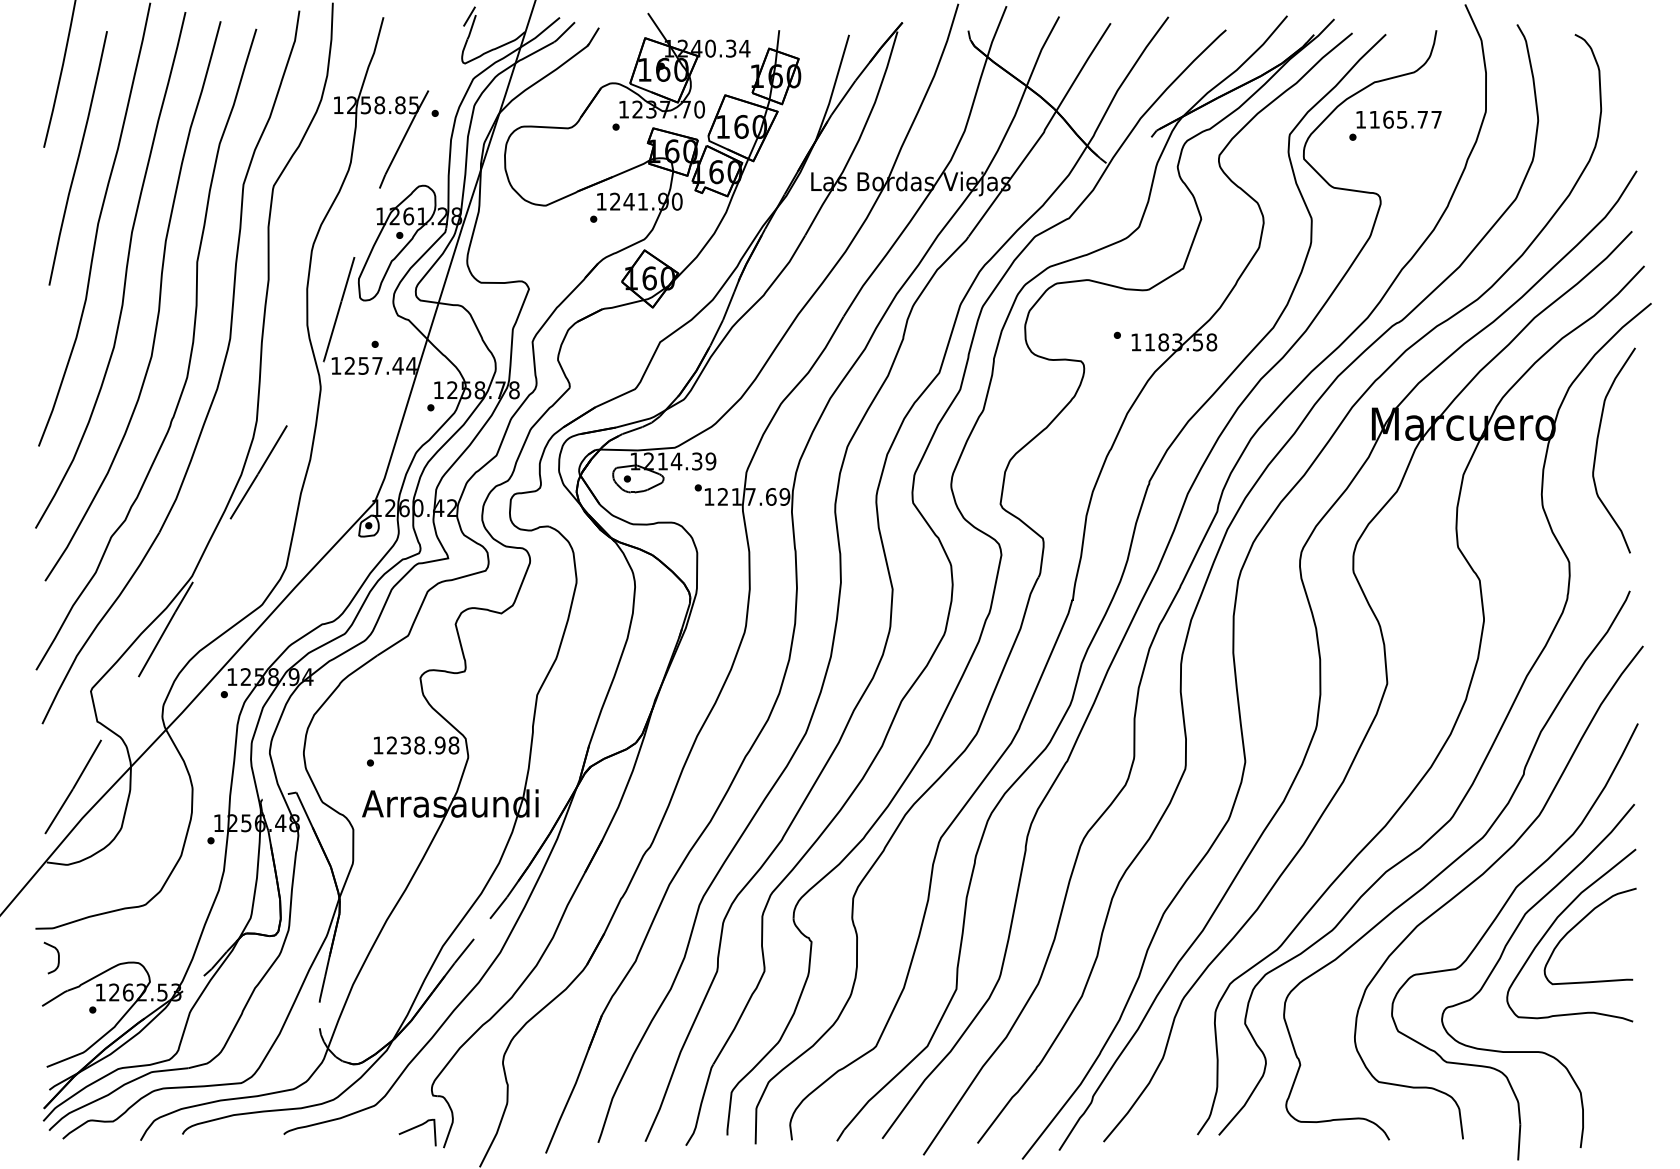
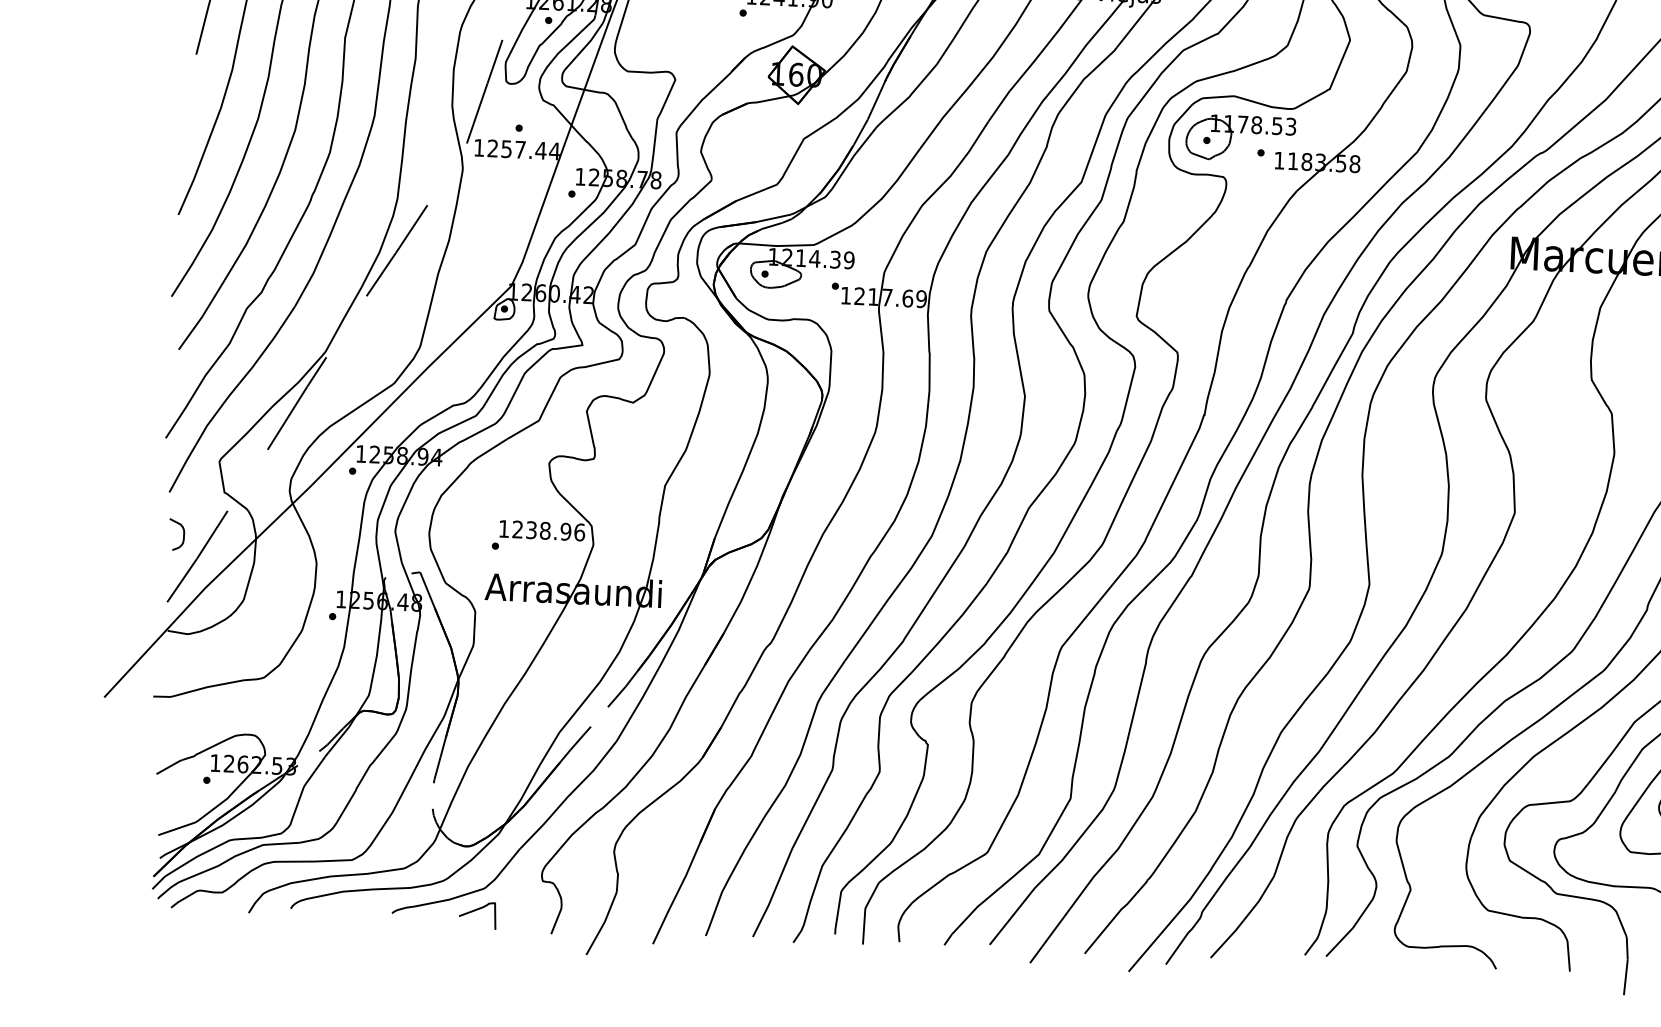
part: (1096, 321) -> (1240, 138), added
text: (453, 745) -> (579, 532), 1238.98 -> 1238.96
curve: (57, 954) -> (182, 531), moved
curve: (415, 1128) -> (475, 911), moved

